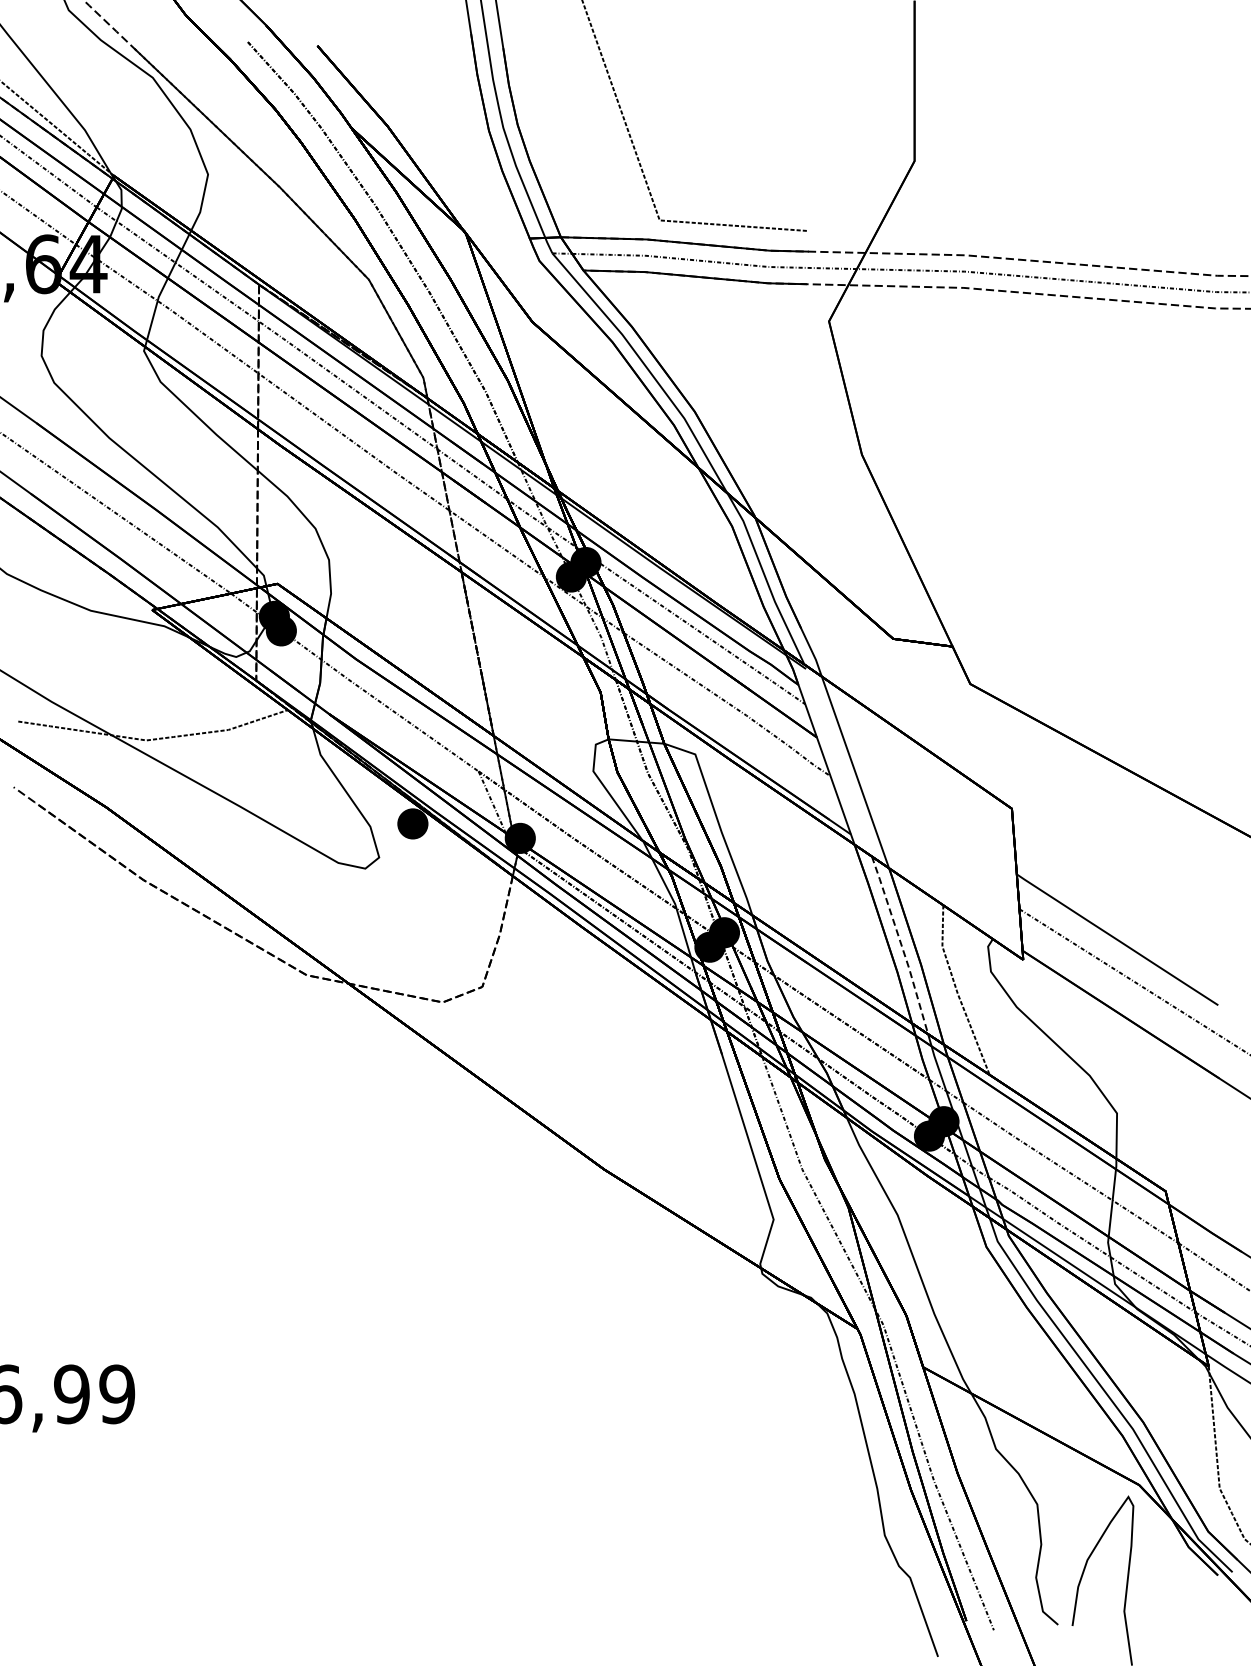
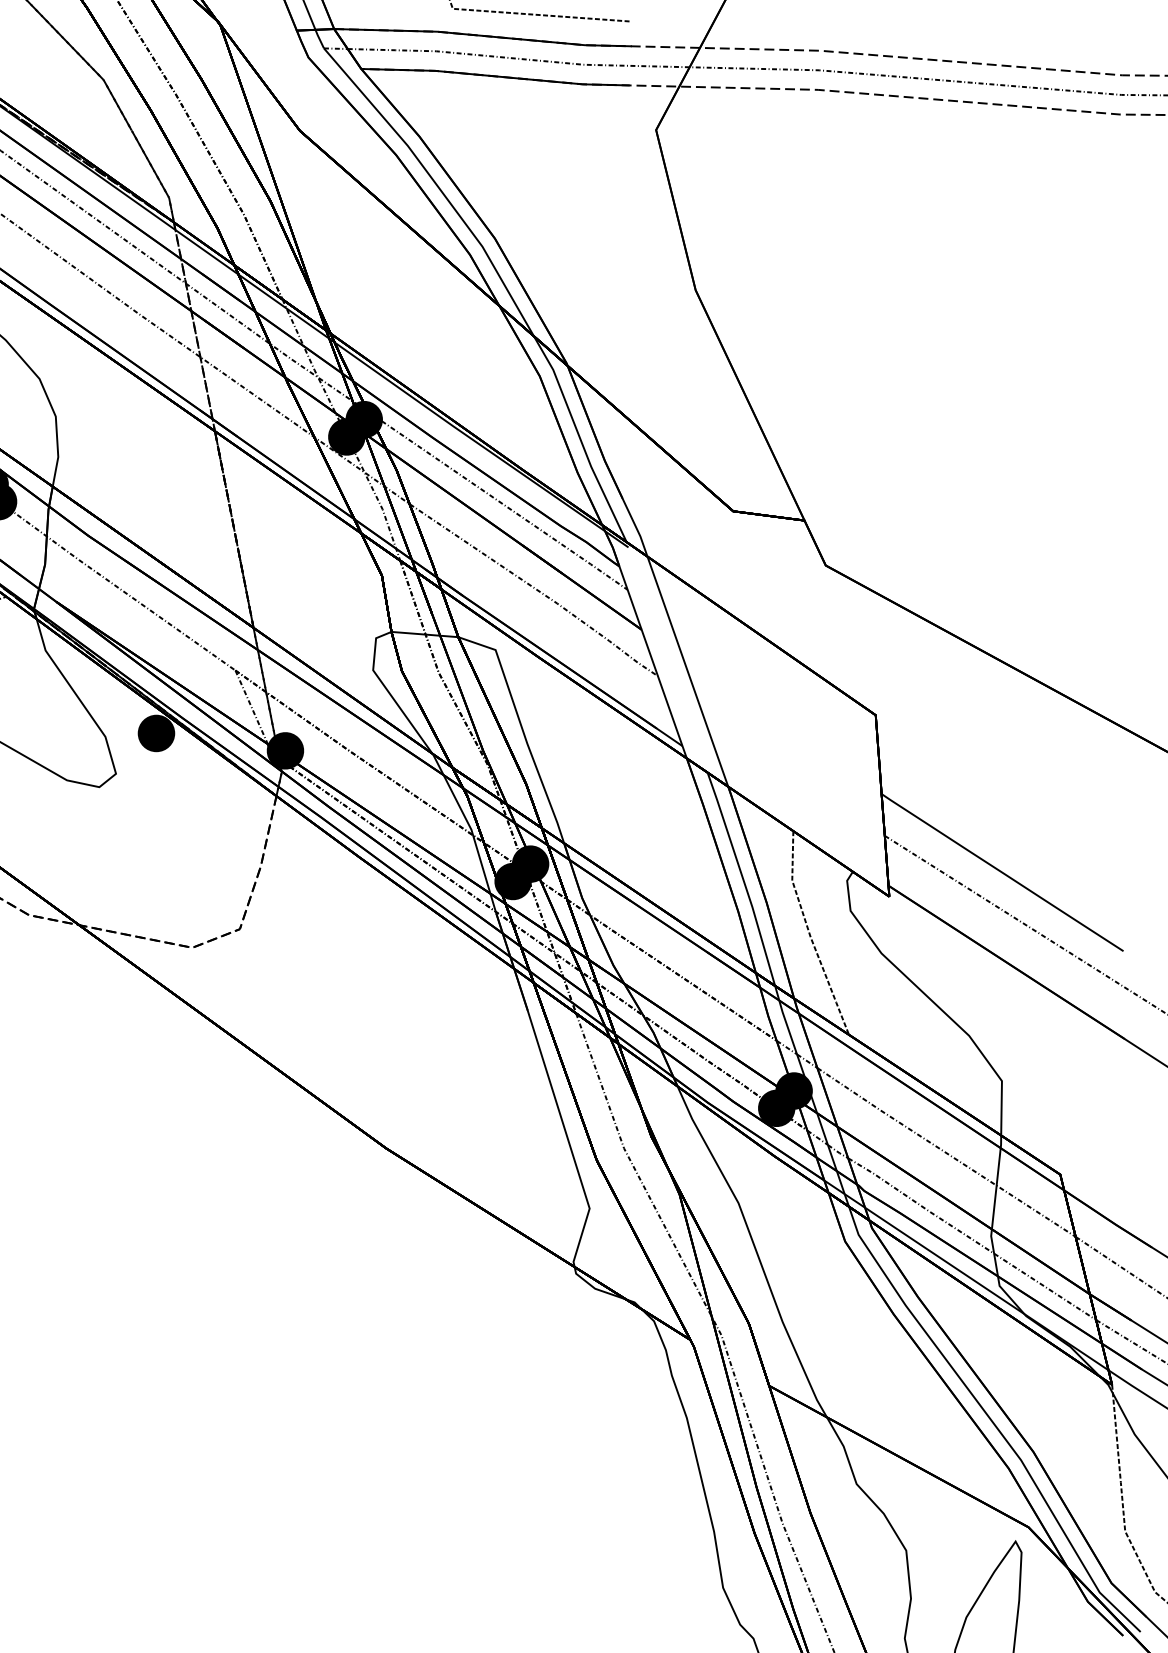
line: (901, 945) -> (743, 879), dashed -> solid

